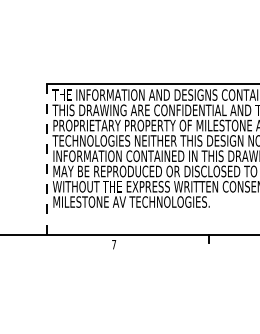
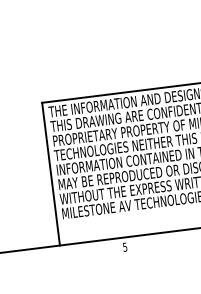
line: (46, 159) -> (50, 174), dashed -> solid
text: (114, 244) -> (125, 247), 7 -> 5

